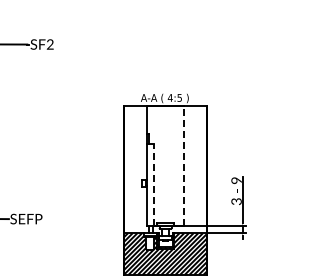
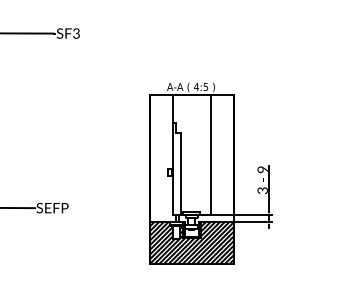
text: (50, 46) -> (76, 35), SF2 -> SF3
line: (184, 165) -> (210, 154), dashed -> solid
line: (154, 184) -> (180, 173), dashed -> solid

